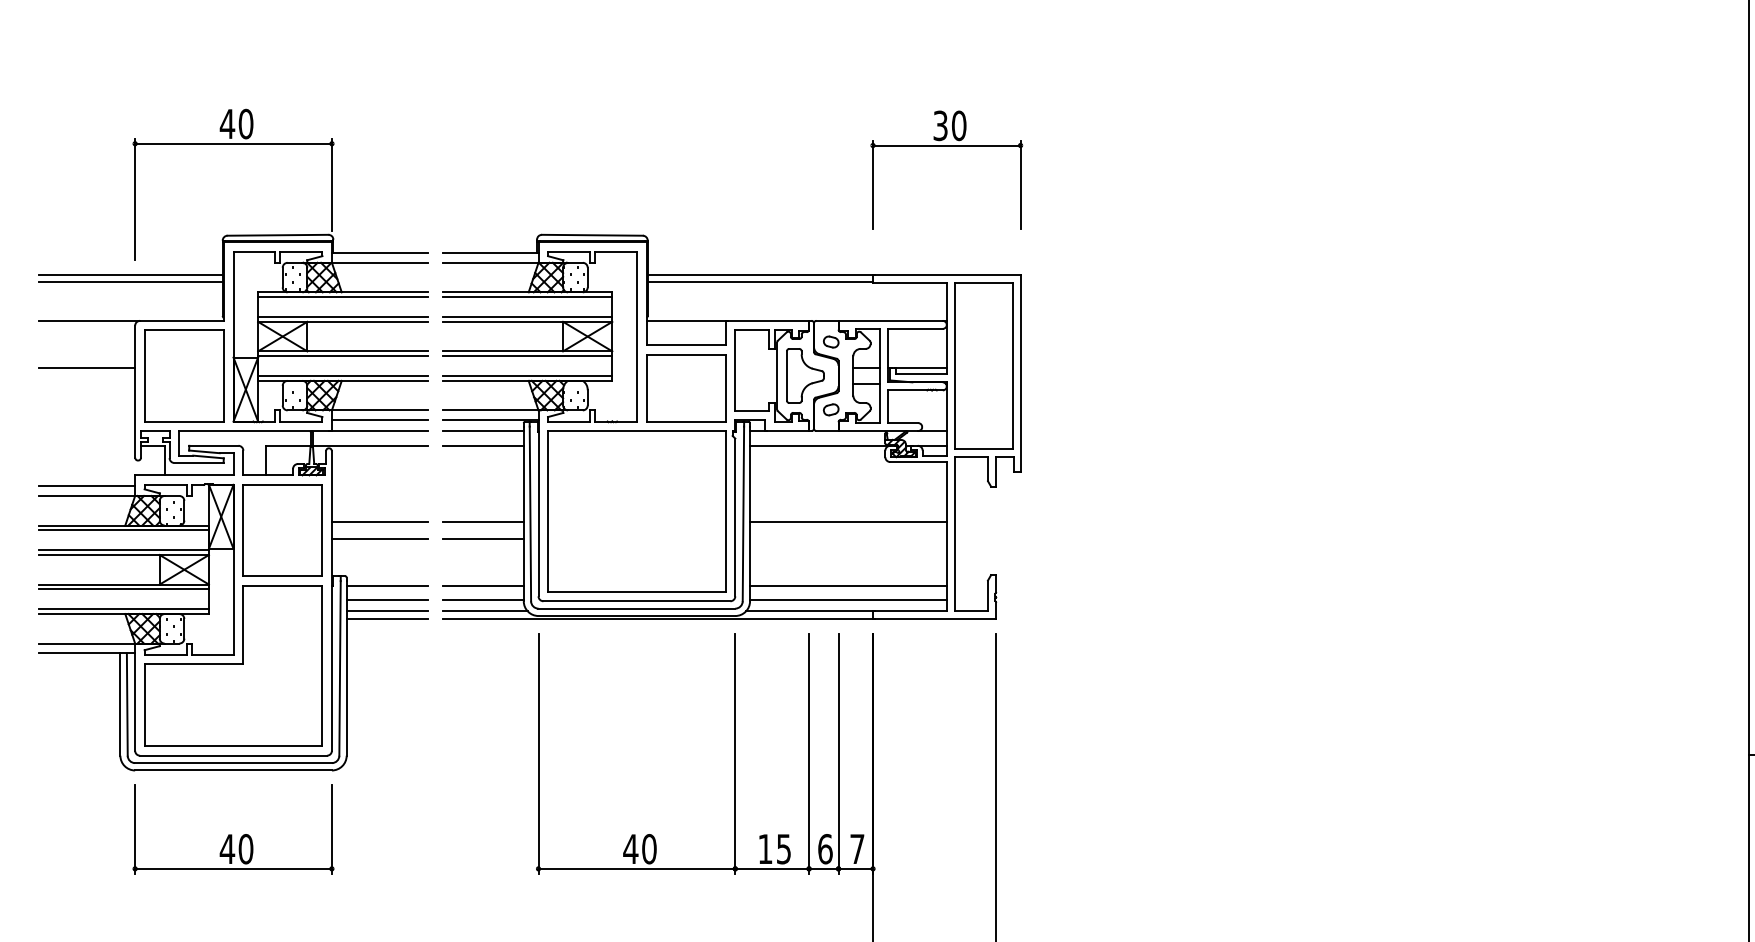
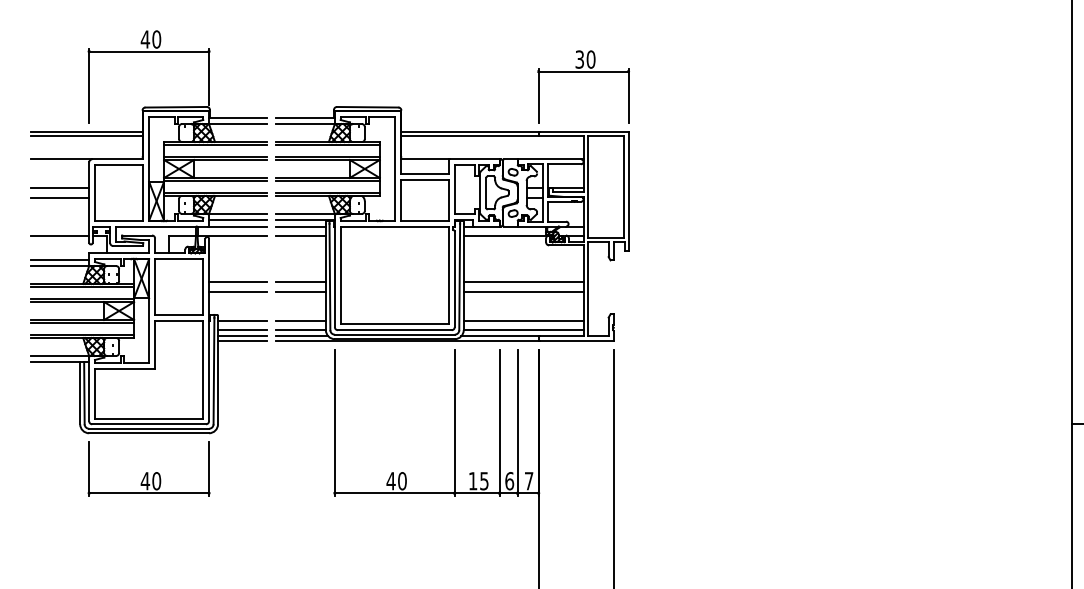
part: (946, 147) -> (583, 72), moved
line: (86, 385) -> (59, 198), added
line: (86, 445) -> (59, 235), added
line: (848, 539) -> (523, 292), added

